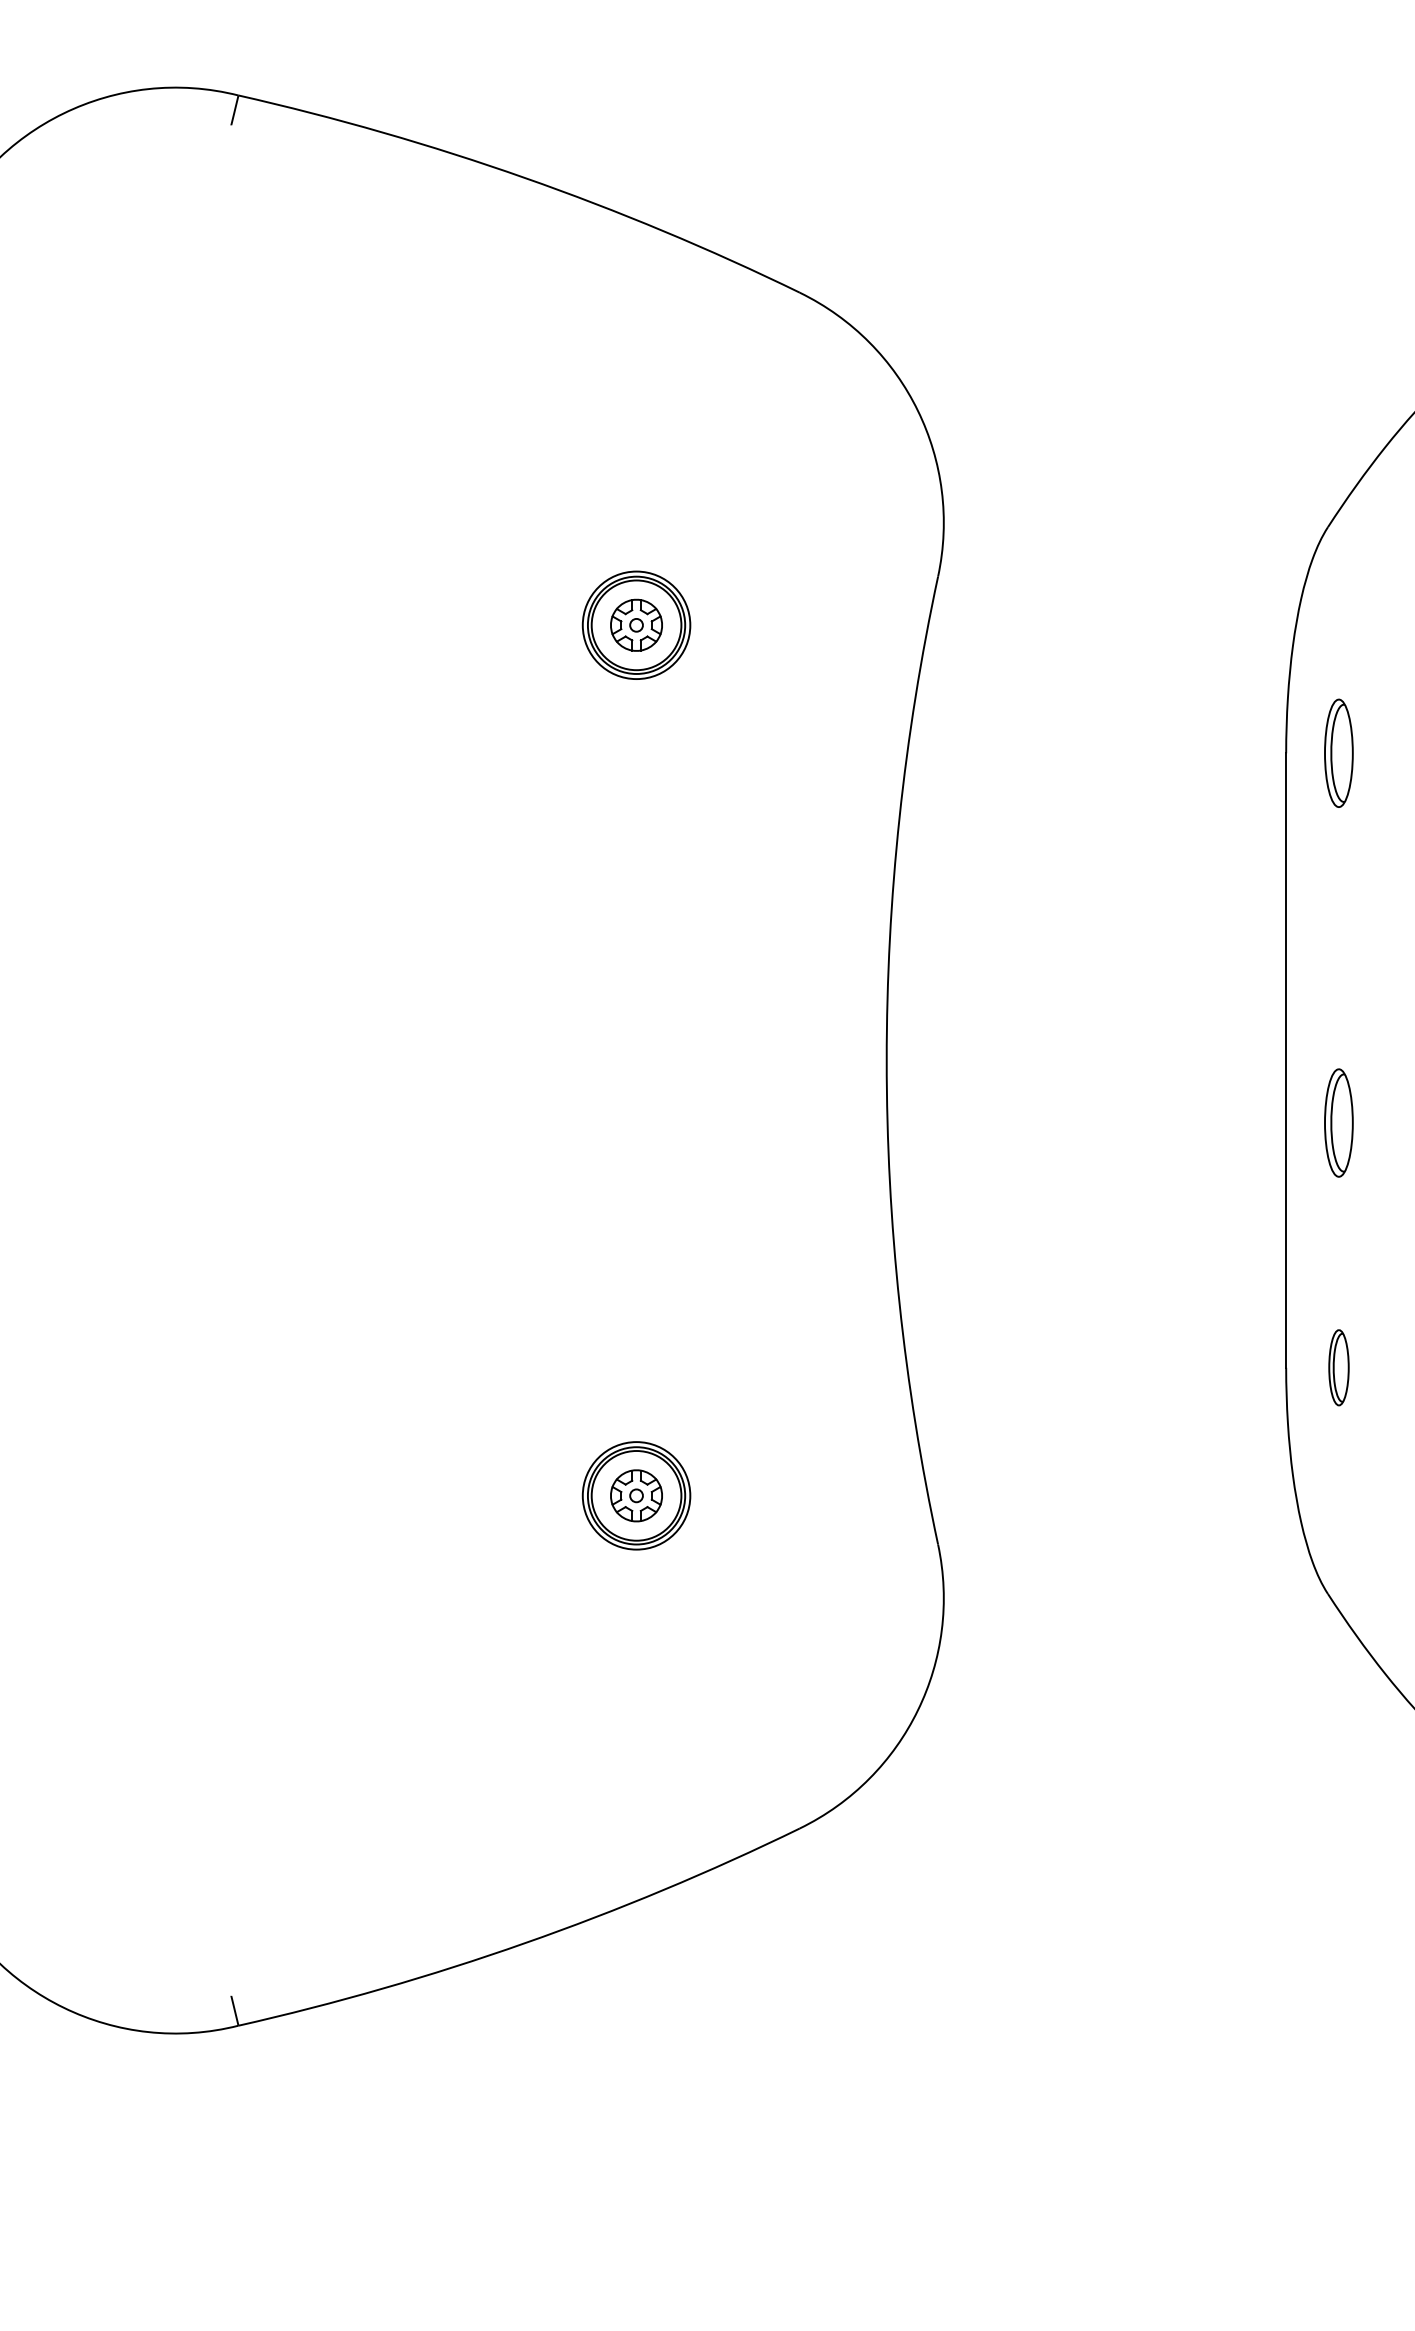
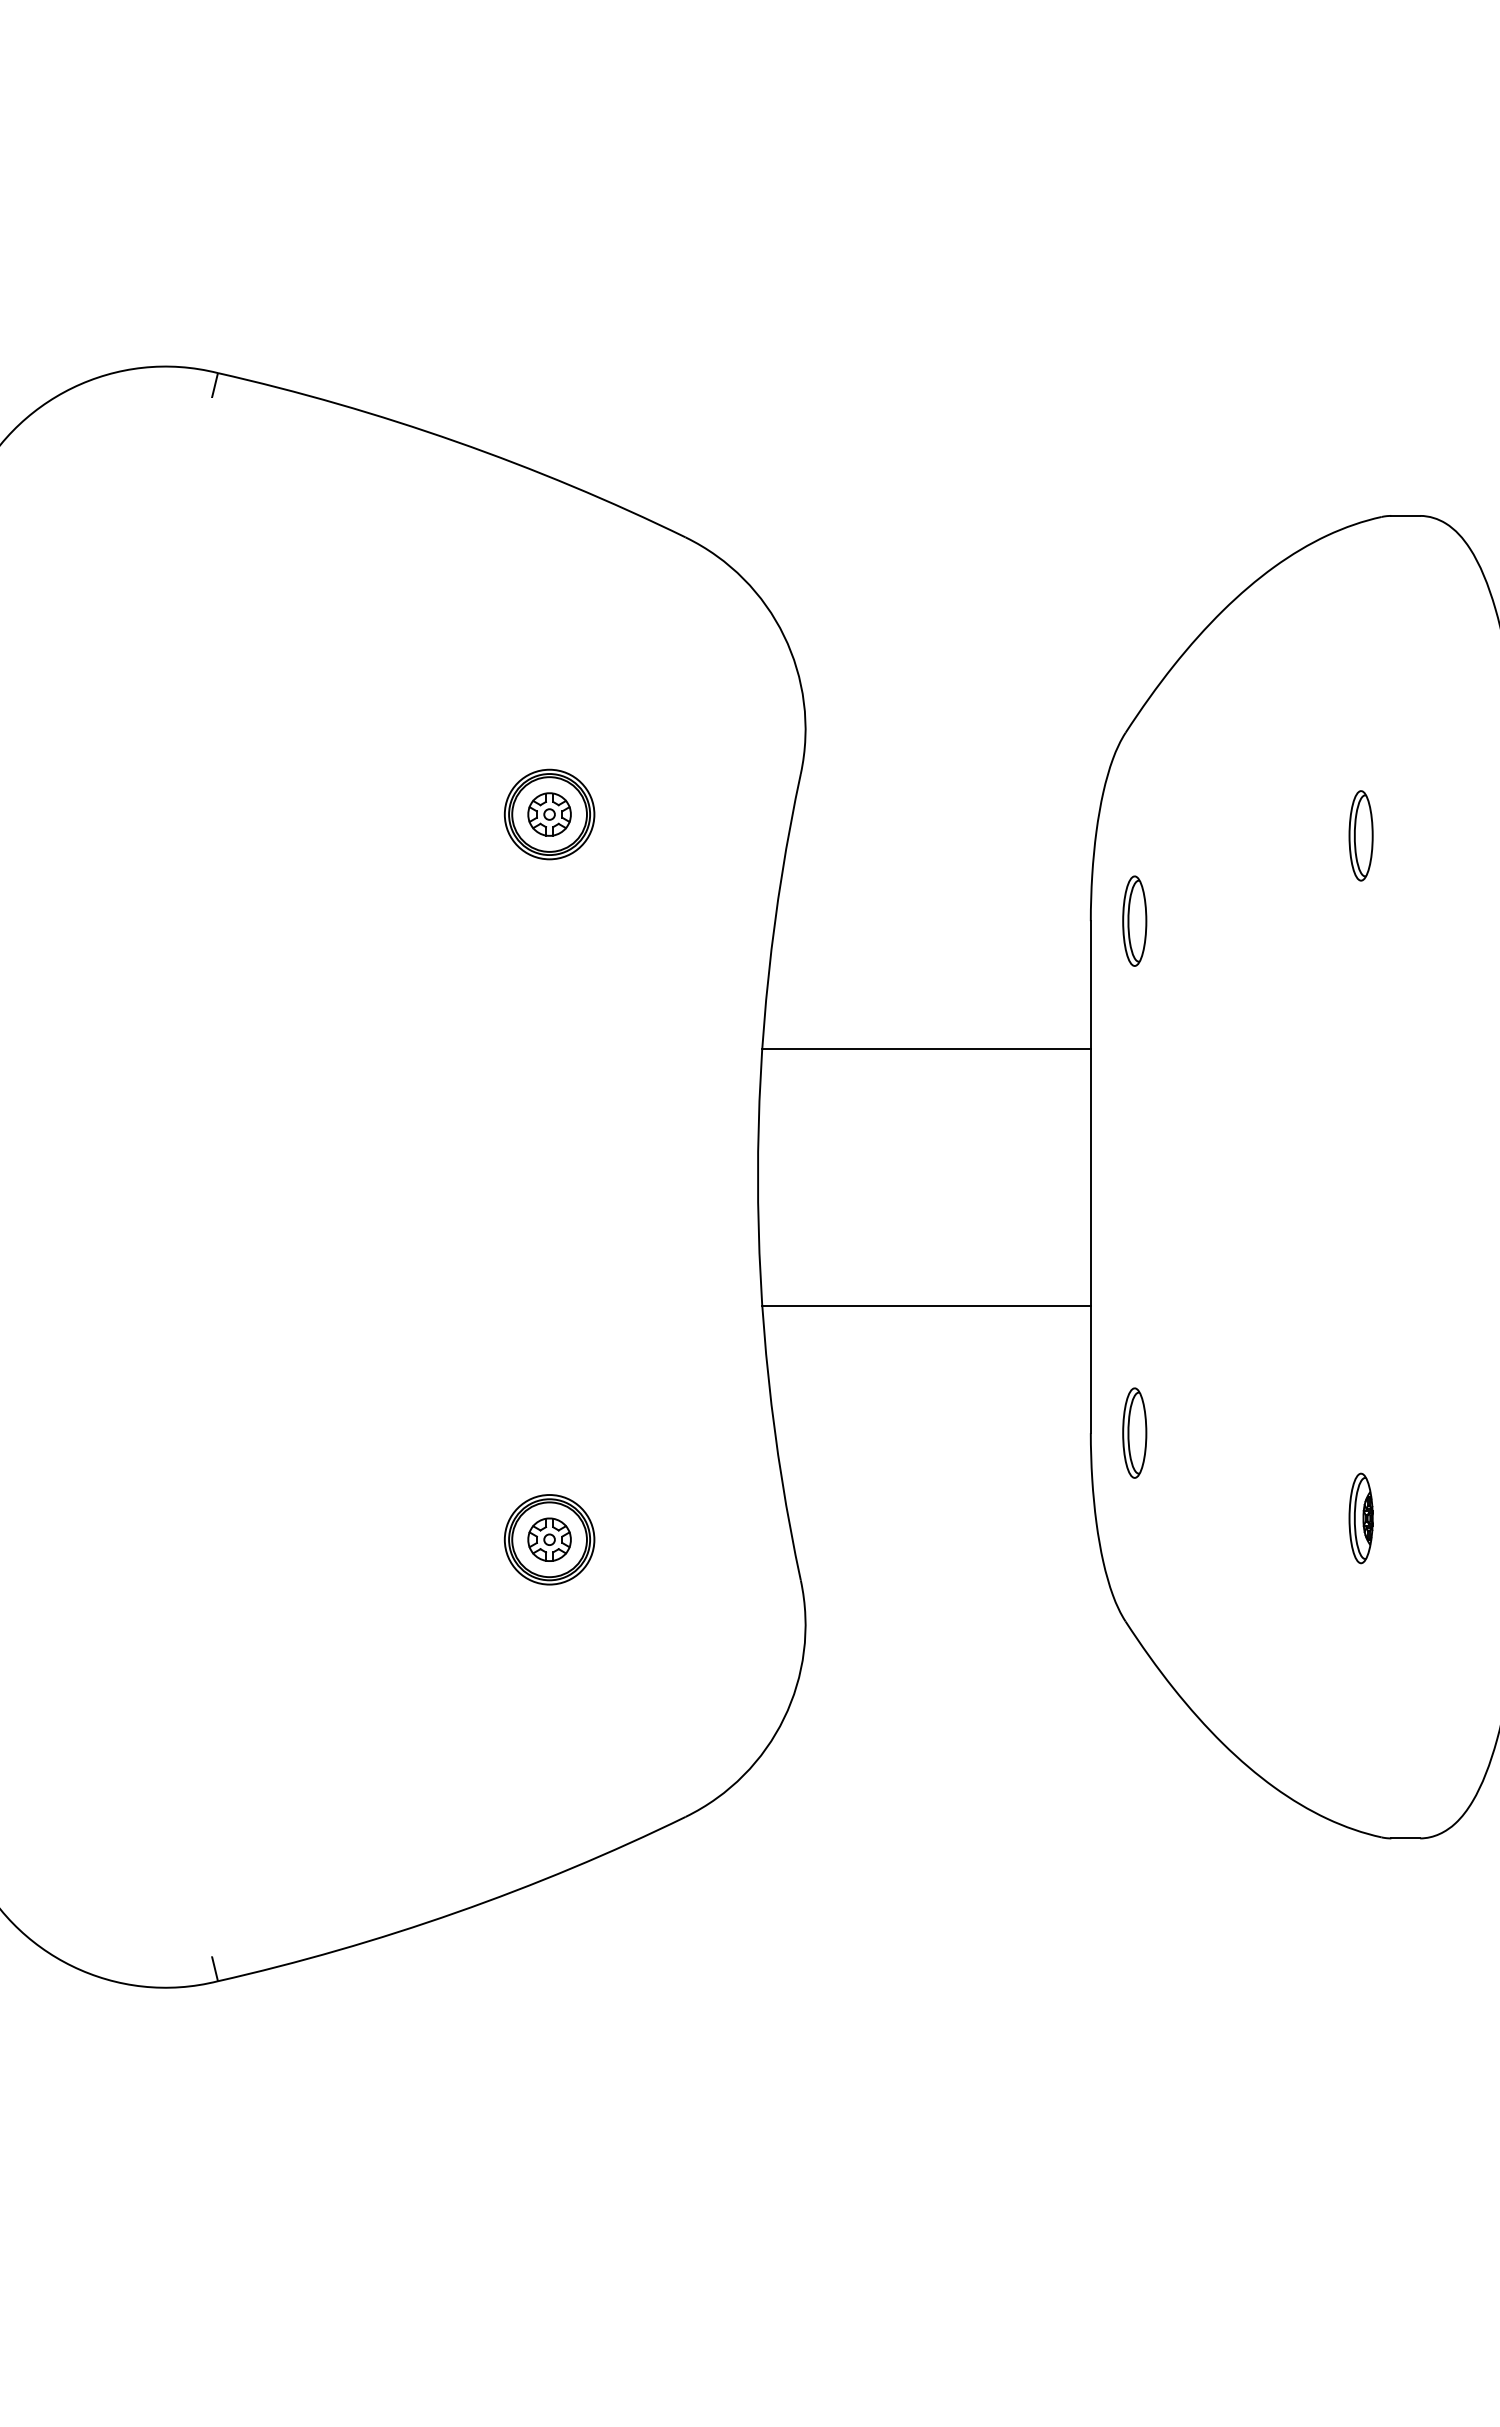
line: (1088, 906) -> (926, 1048), added
part: (1338, 1122) -> (1134, 1228), removed
line: (1088, 1214) -> (926, 1305), added
part: (1338, 1367) -> (1134, 1432), size x1.43

